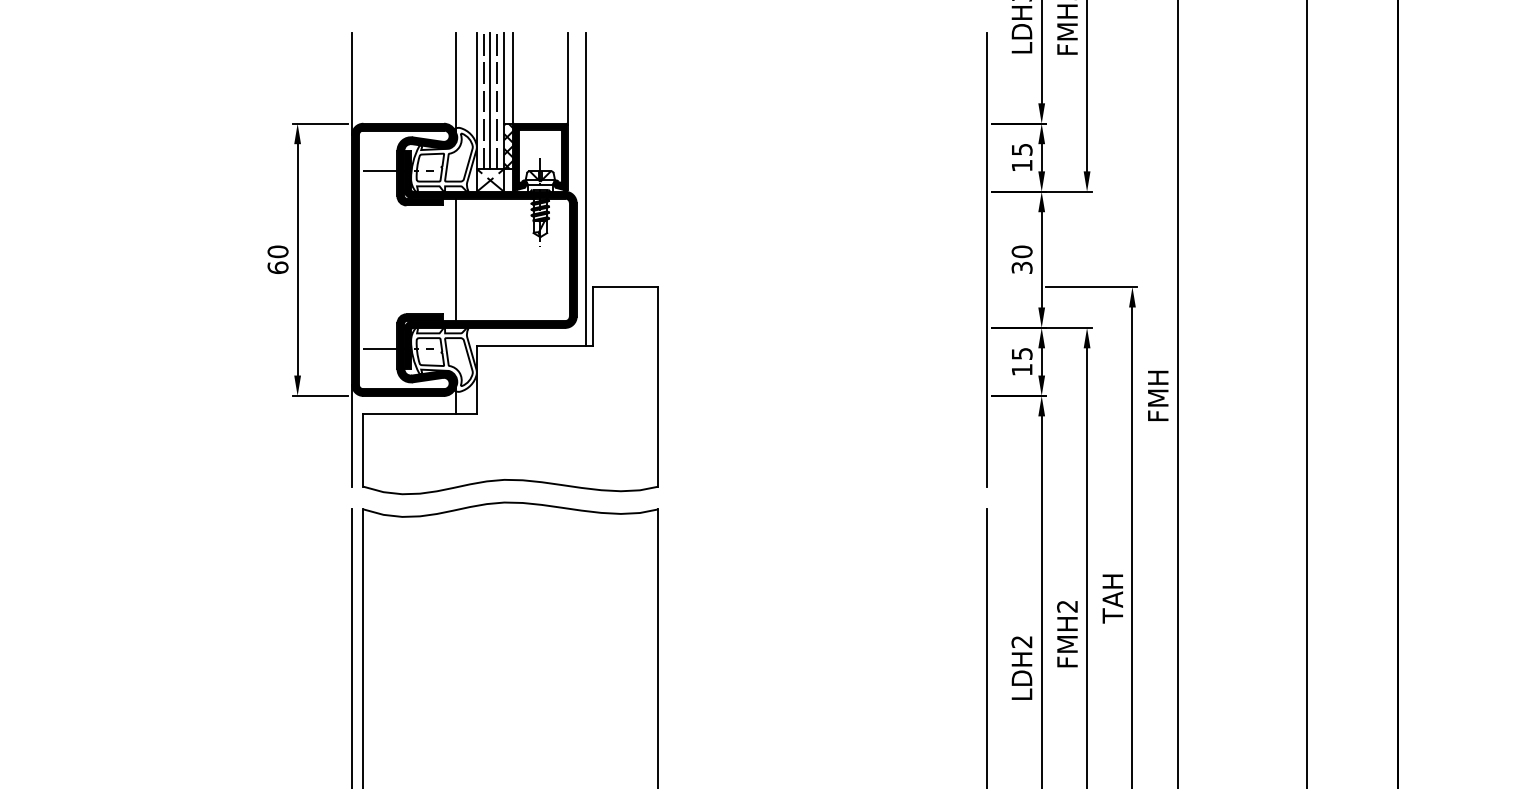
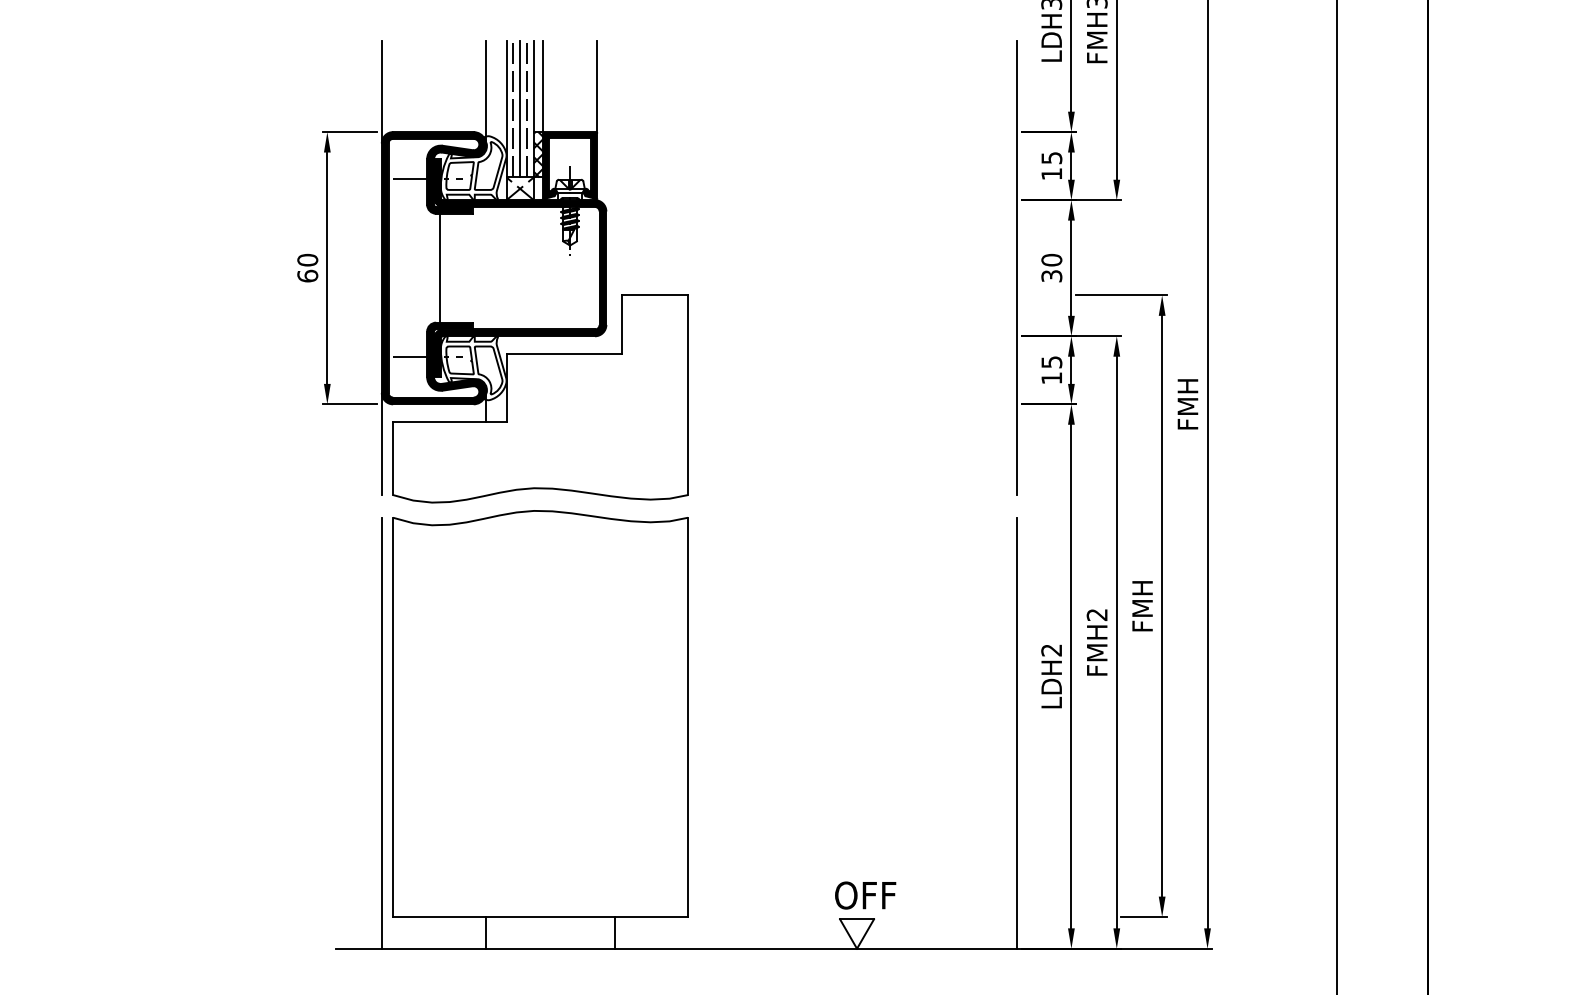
line: (585, 189) -> (615, 197), removed
line: (456, 259) -> (440, 267), moved
text: (1112, 598) -> (1142, 606), TAH -> FMH

